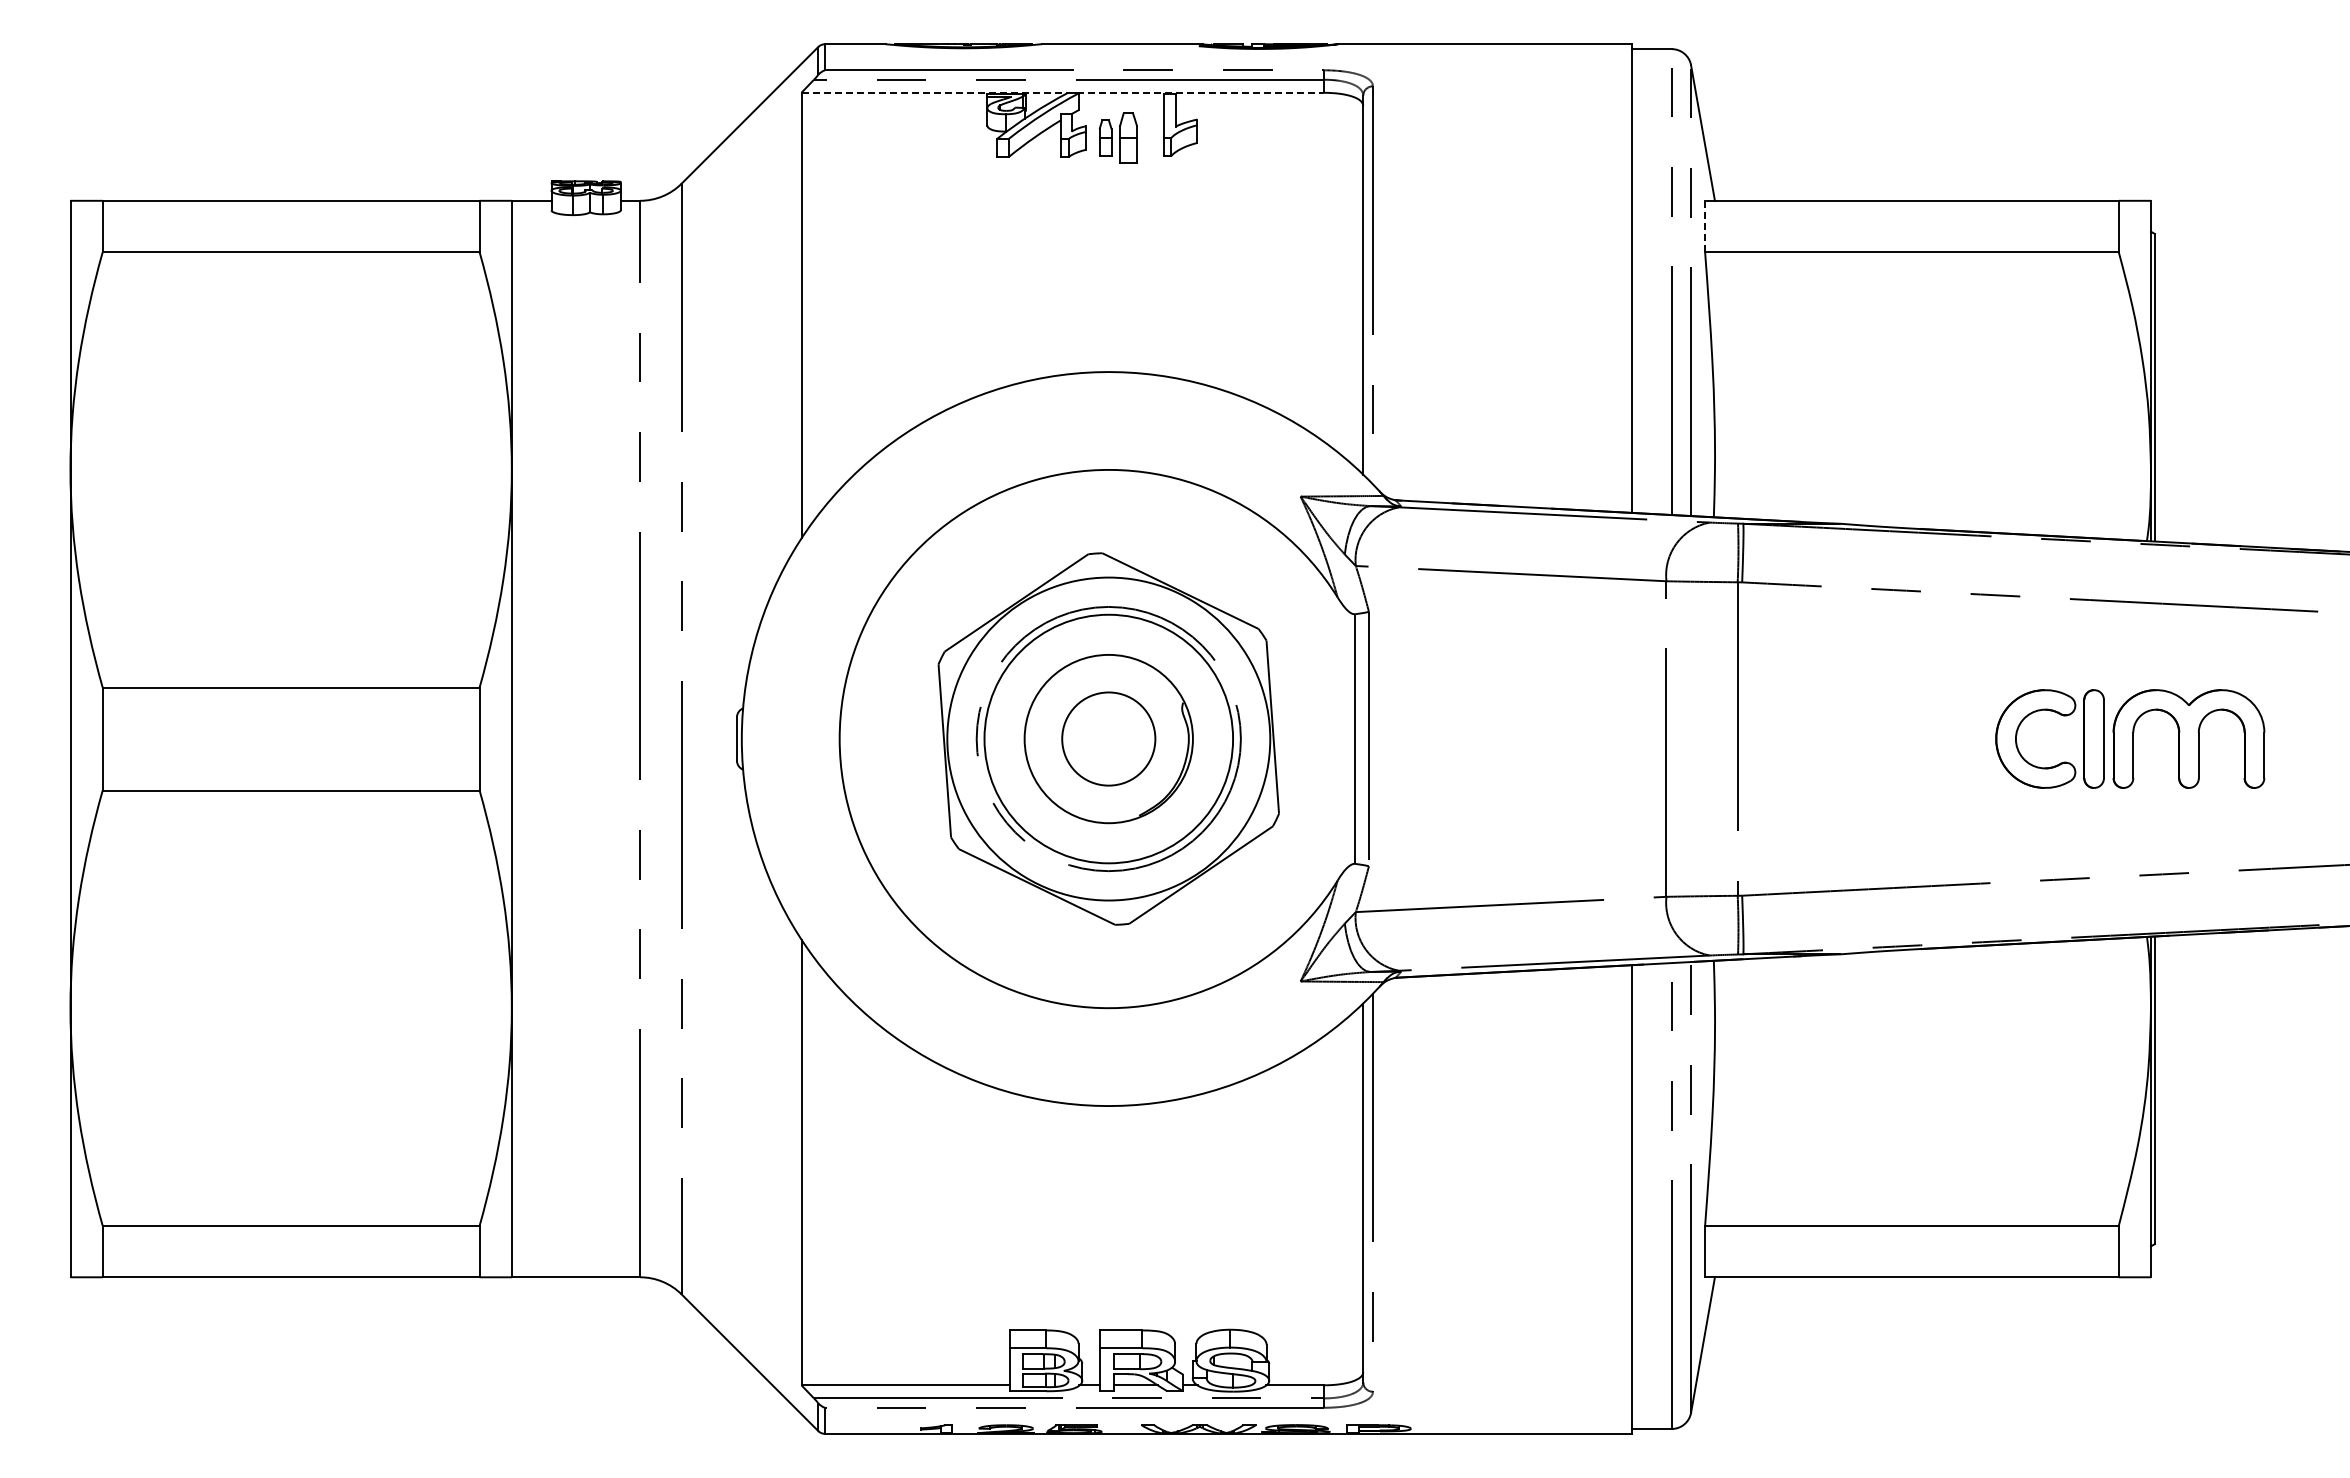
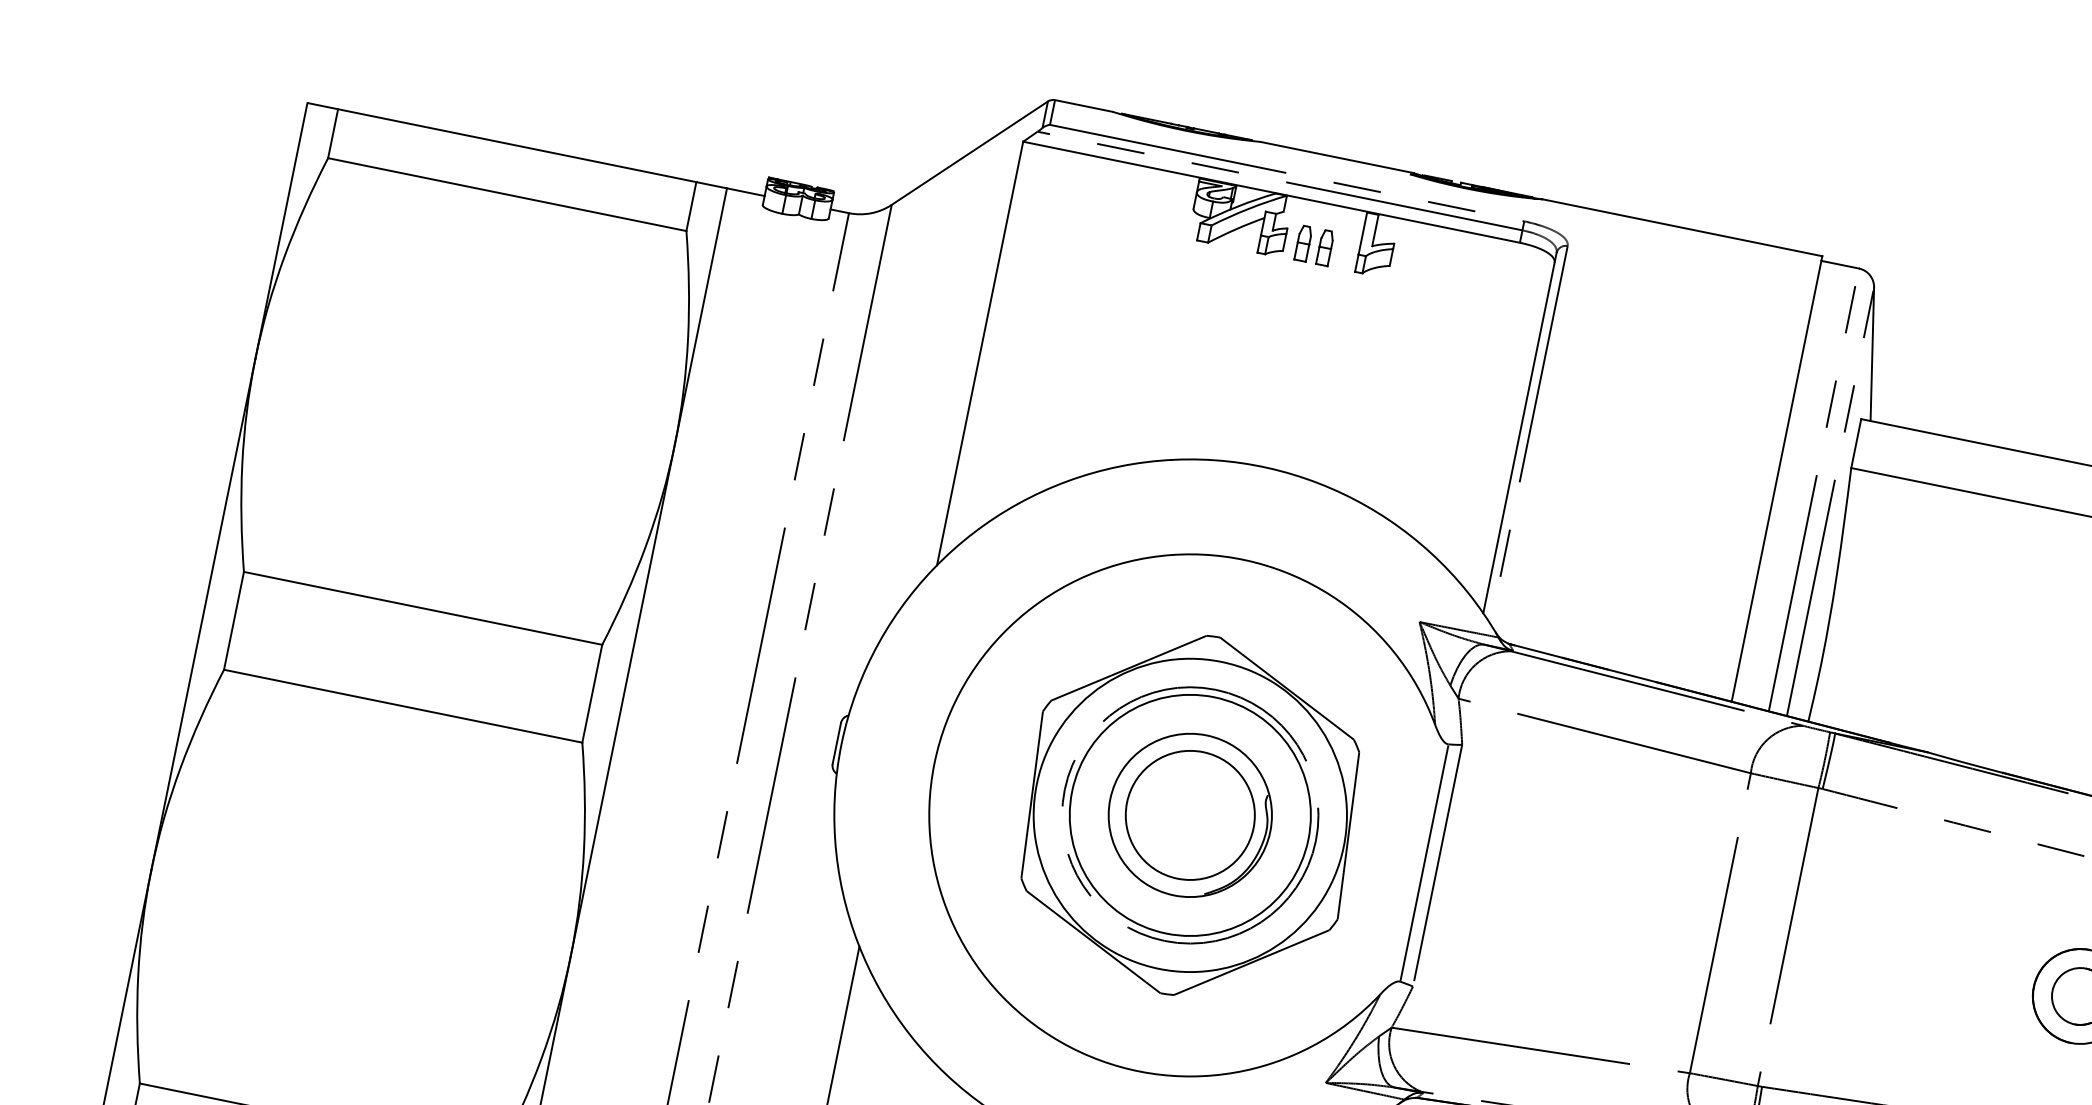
line: (1063, 92) -> (1272, 192), dashed -> solid
part: (1128, 137) -> (1325, 247), size x0.71
line: (1705, 226) -> (1856, 443), dashed -> solid
circle: (1108, 738) -> (1190, 814), size x1.43

